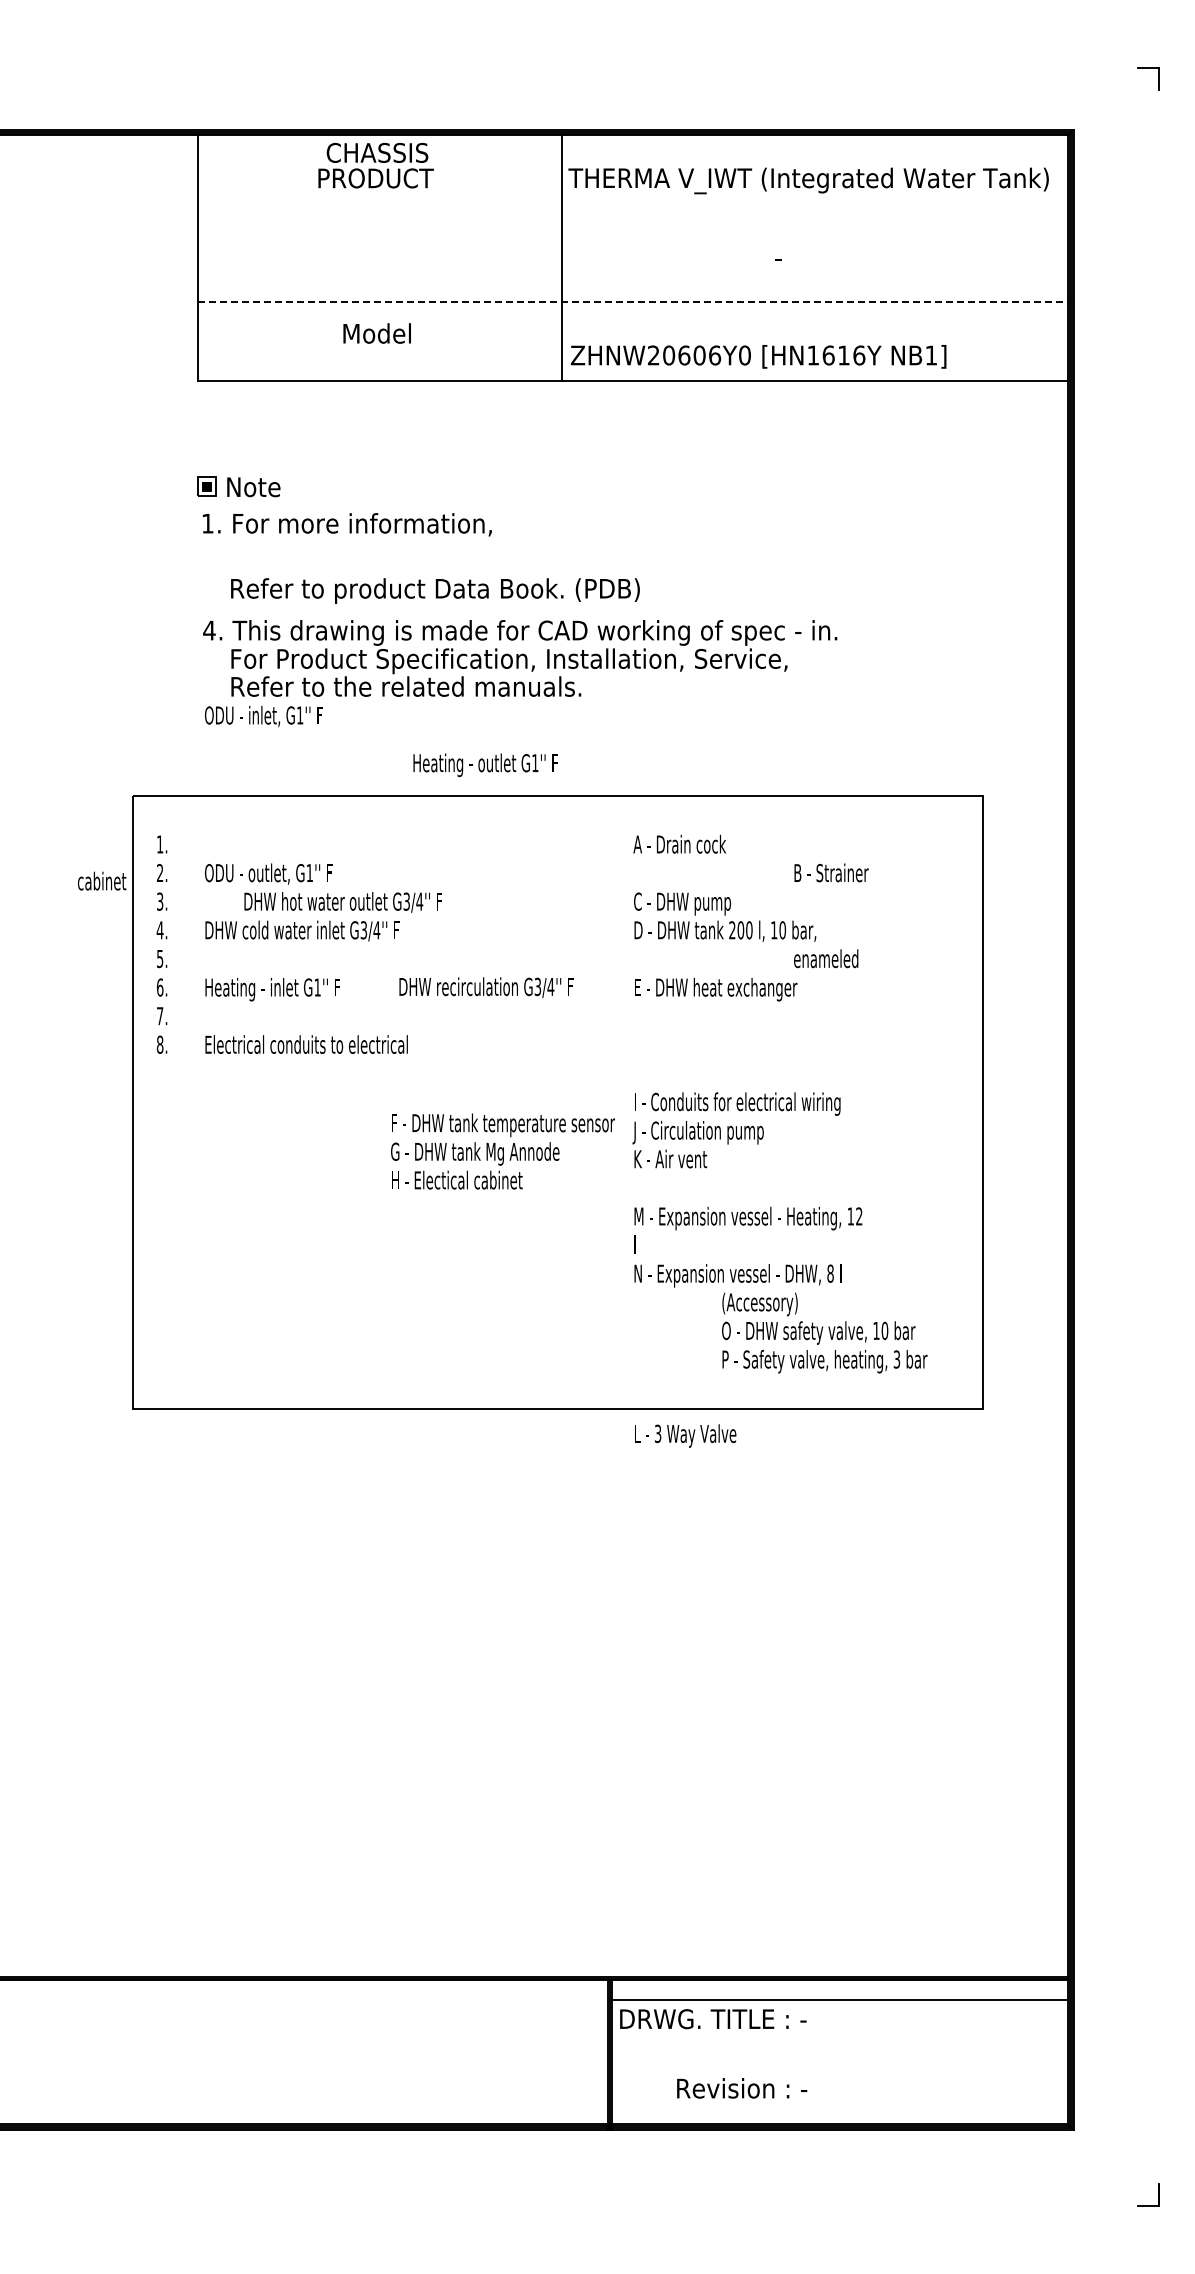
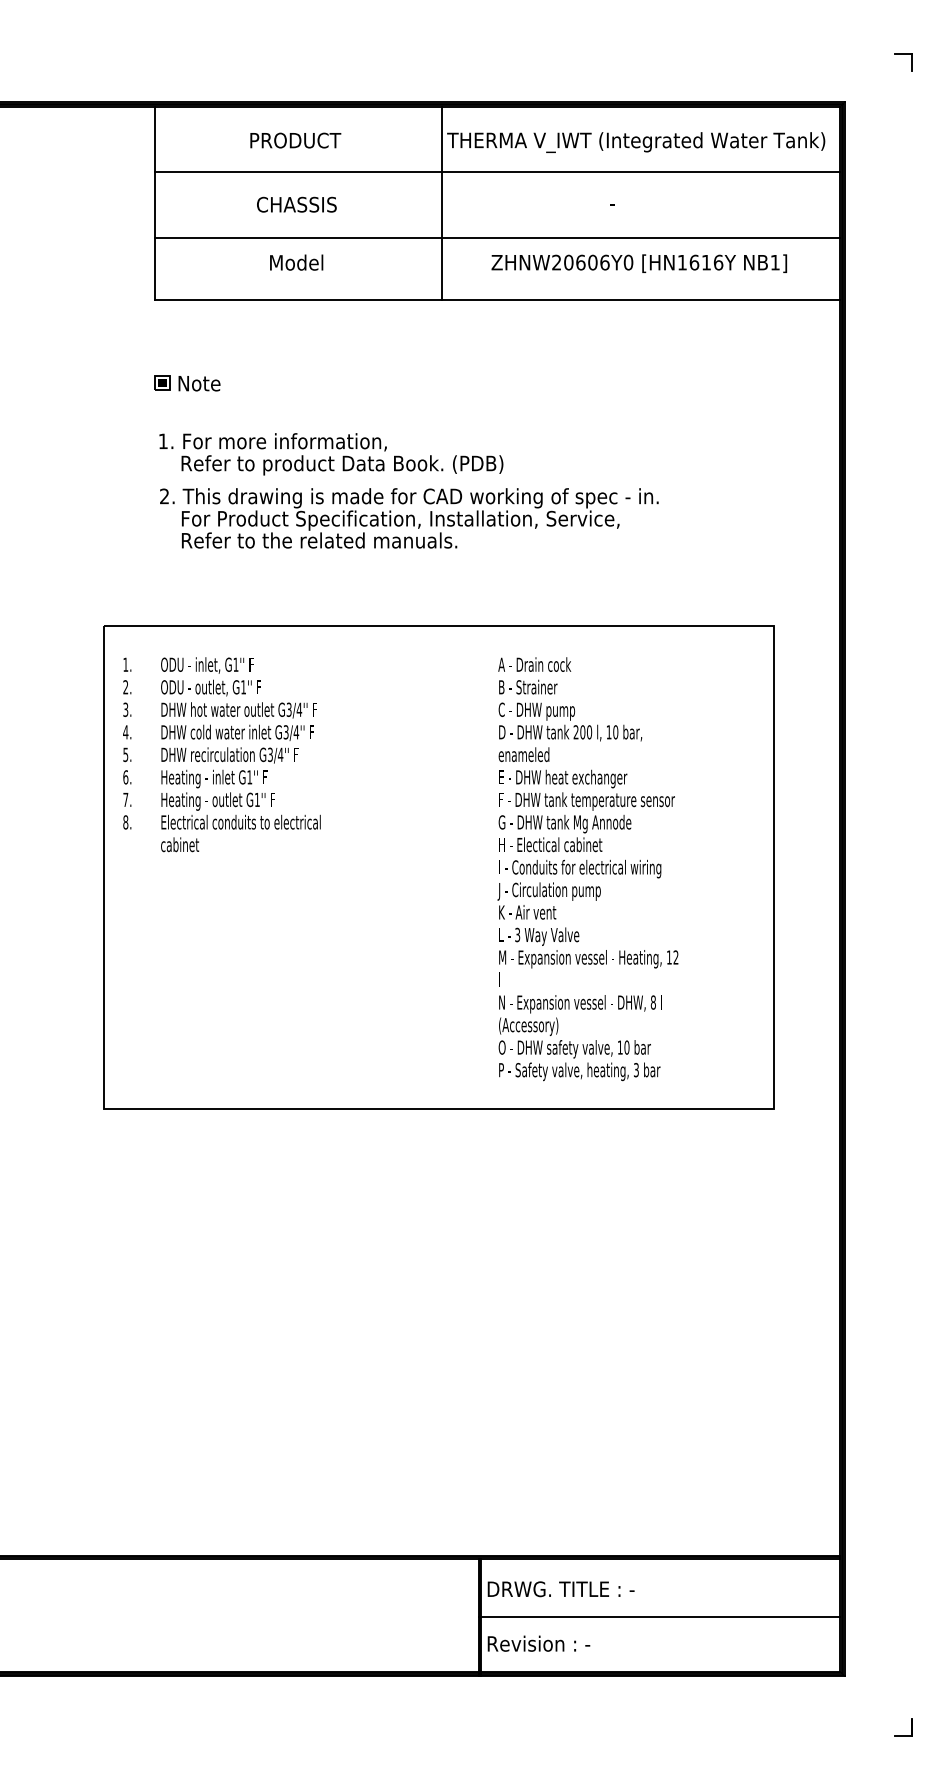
text: (377, 152) -> (296, 204), moved
line: (632, 218) -> (497, 172), added
line: (633, 302) -> (498, 238), dashed -> solid
text: (758, 356) -> (639, 263), moved
text: (347, 524) -> (273, 442), moved
text: (209, 630) -> (164, 496), 4. -> 2.
text: (263, 716) -> (207, 665), moved
text: (485, 765) -> (218, 801), moved
text: (831, 872) -> (528, 686), moved
text: (102, 880) -> (180, 844), moved
text: (342, 902) -> (238, 710), moved
text: (826, 958) -> (524, 754), moved
text: (486, 987) -> (229, 755), moved
text: (502, 1151) -> (586, 822), moved
text: (824, 1332) -> (579, 1048), moved
text: (685, 1435) -> (539, 936), moved
line: (838, 2000) -> (659, 1617), moved
text: (742, 2088) -> (539, 1643), moved

